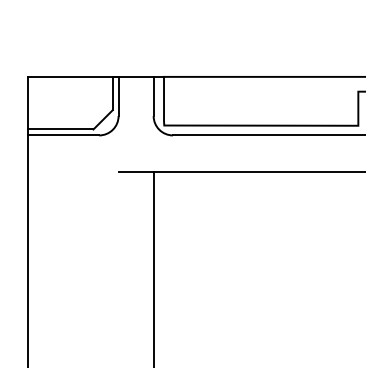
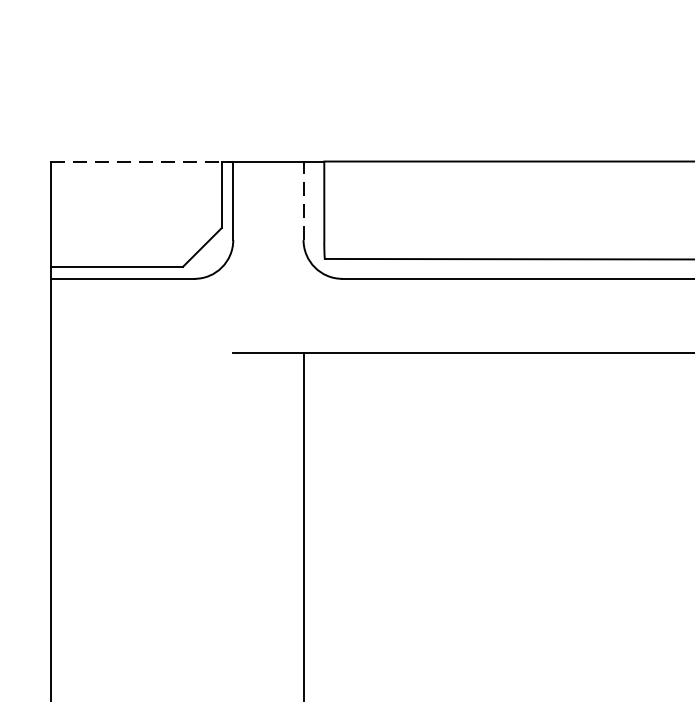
line: (73, 76) -> (142, 160), solid -> dashed
line: (153, 96) -> (303, 200), solid -> dashed

